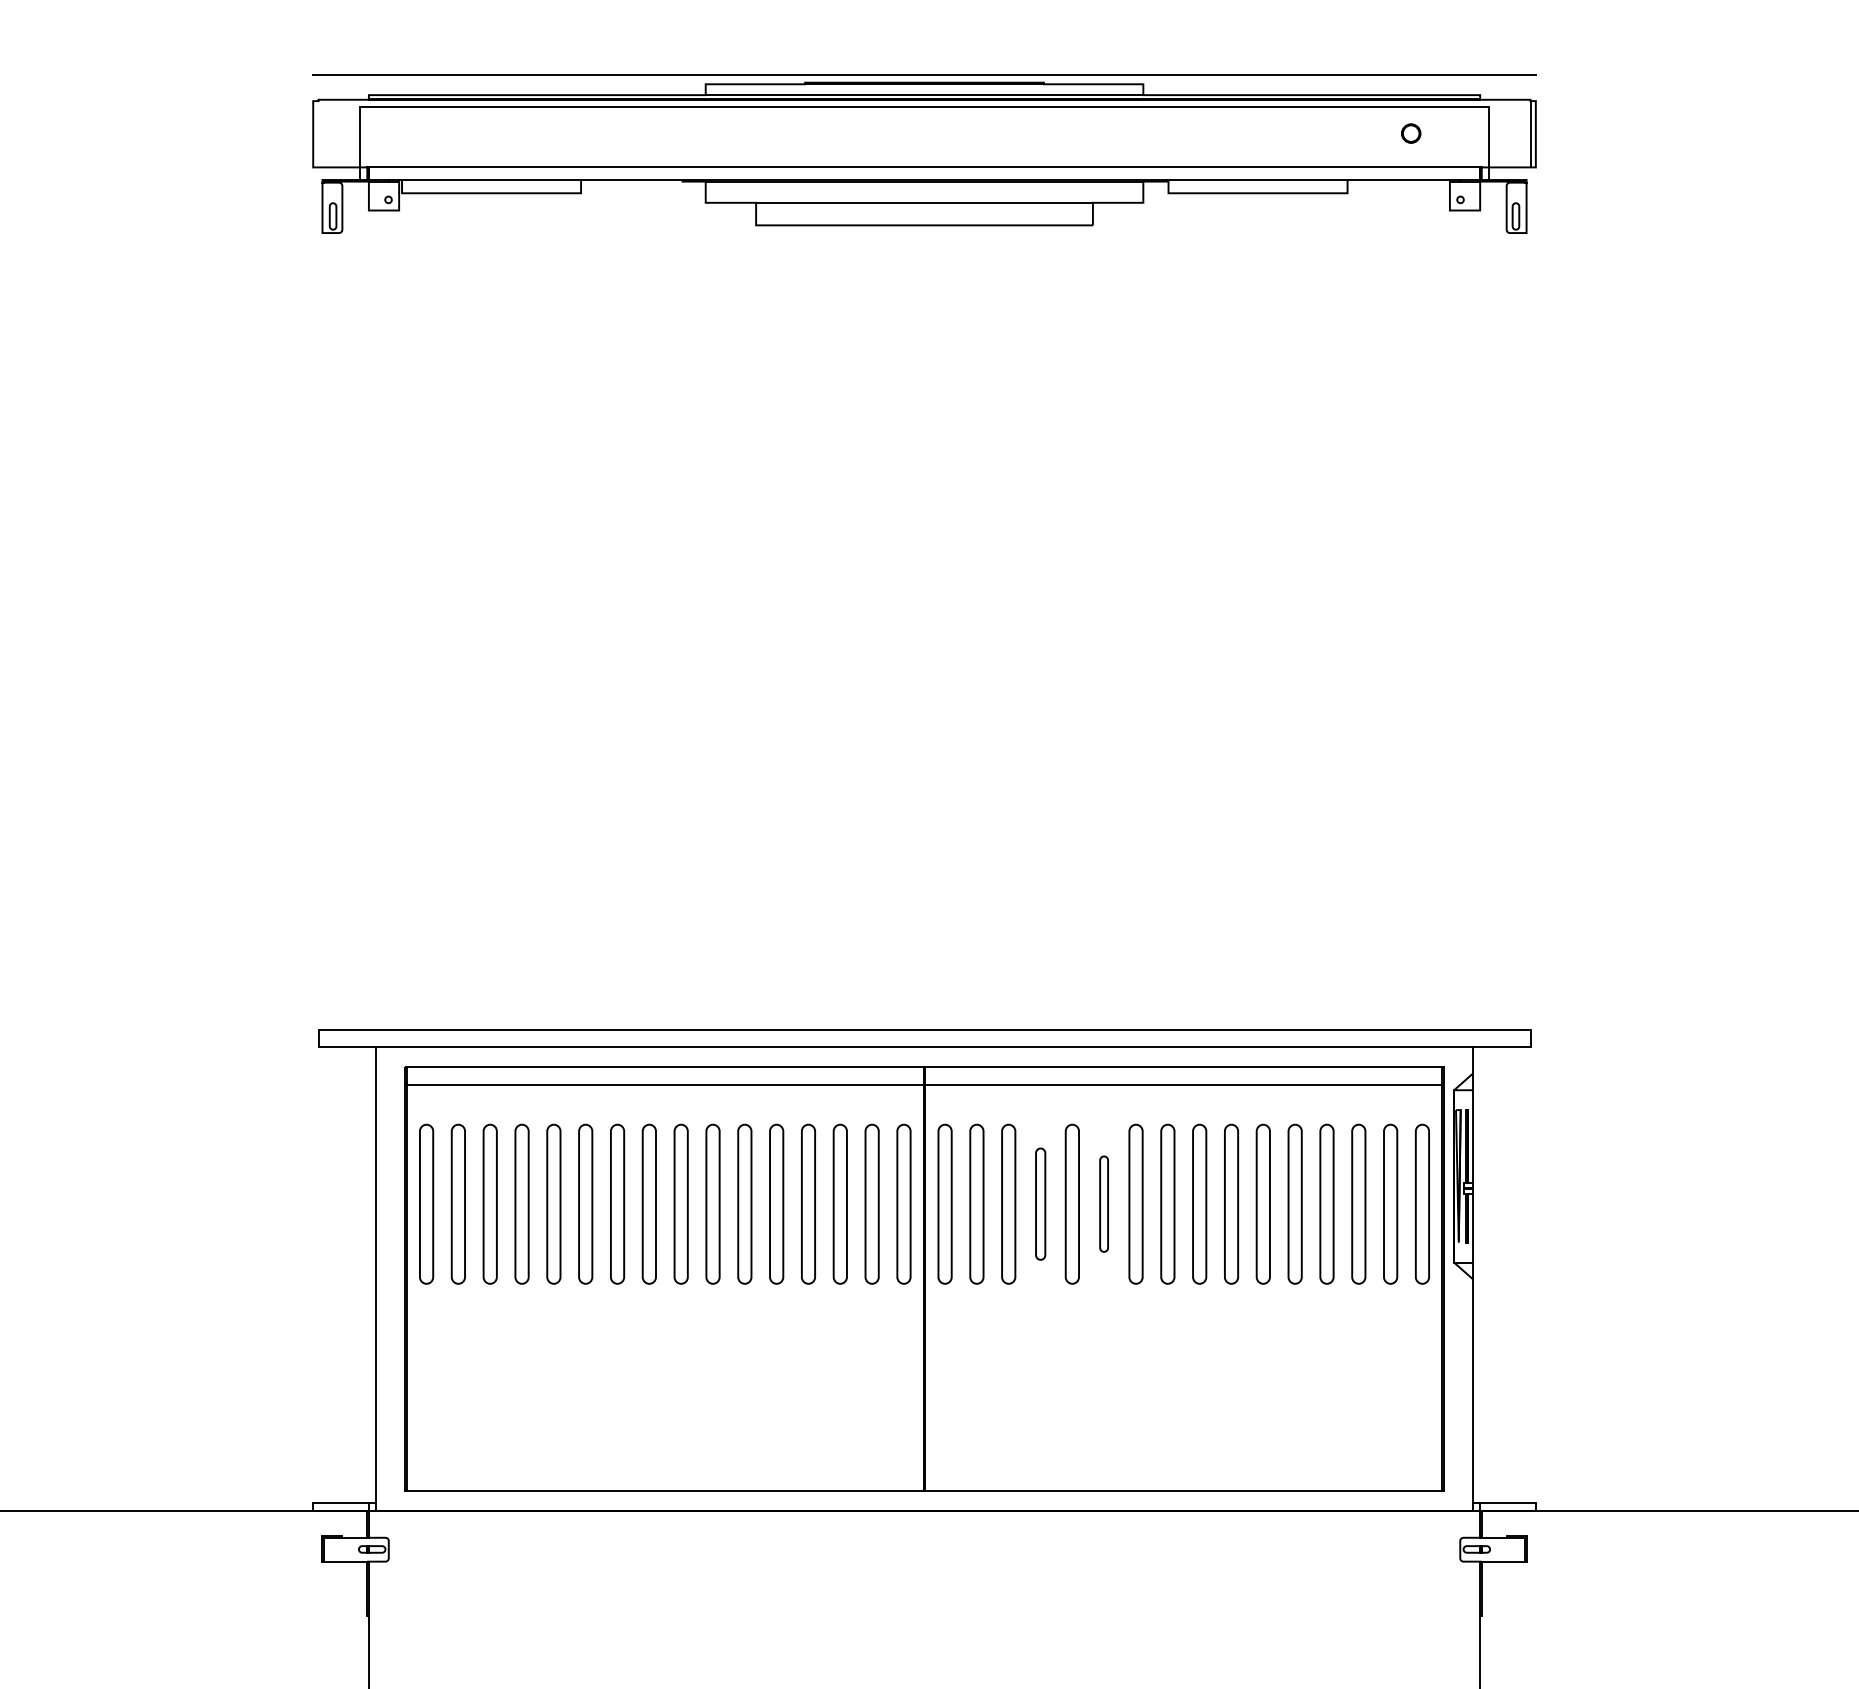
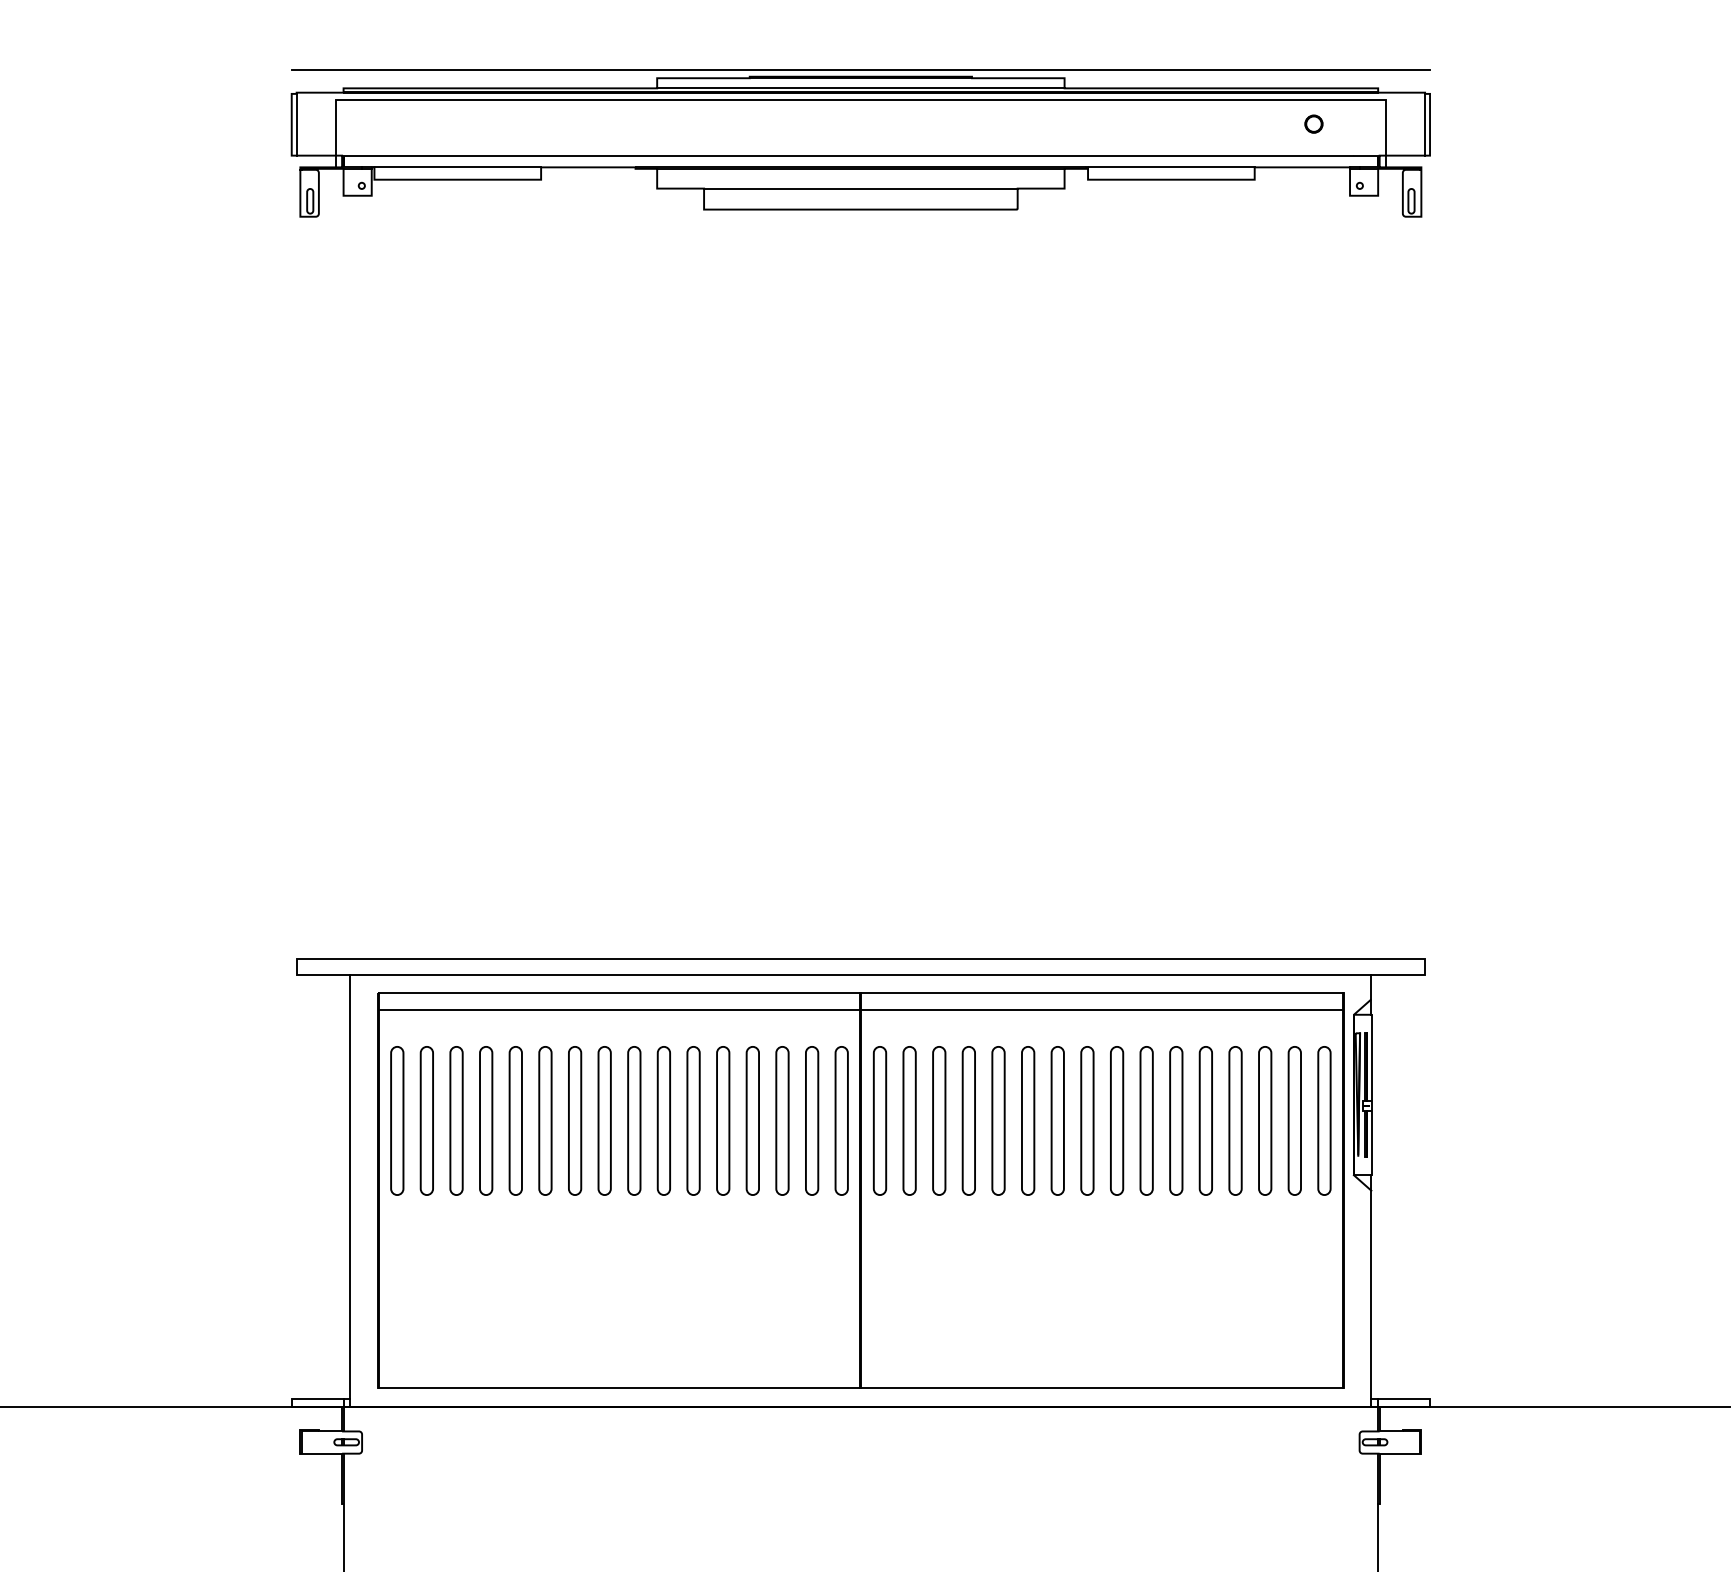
line: (318, 134) -> (296, 124), added
part: (1040, 1203) -> (968, 1120), size x1.43
part: (1103, 1203) -> (1027, 1120), size x1.67

